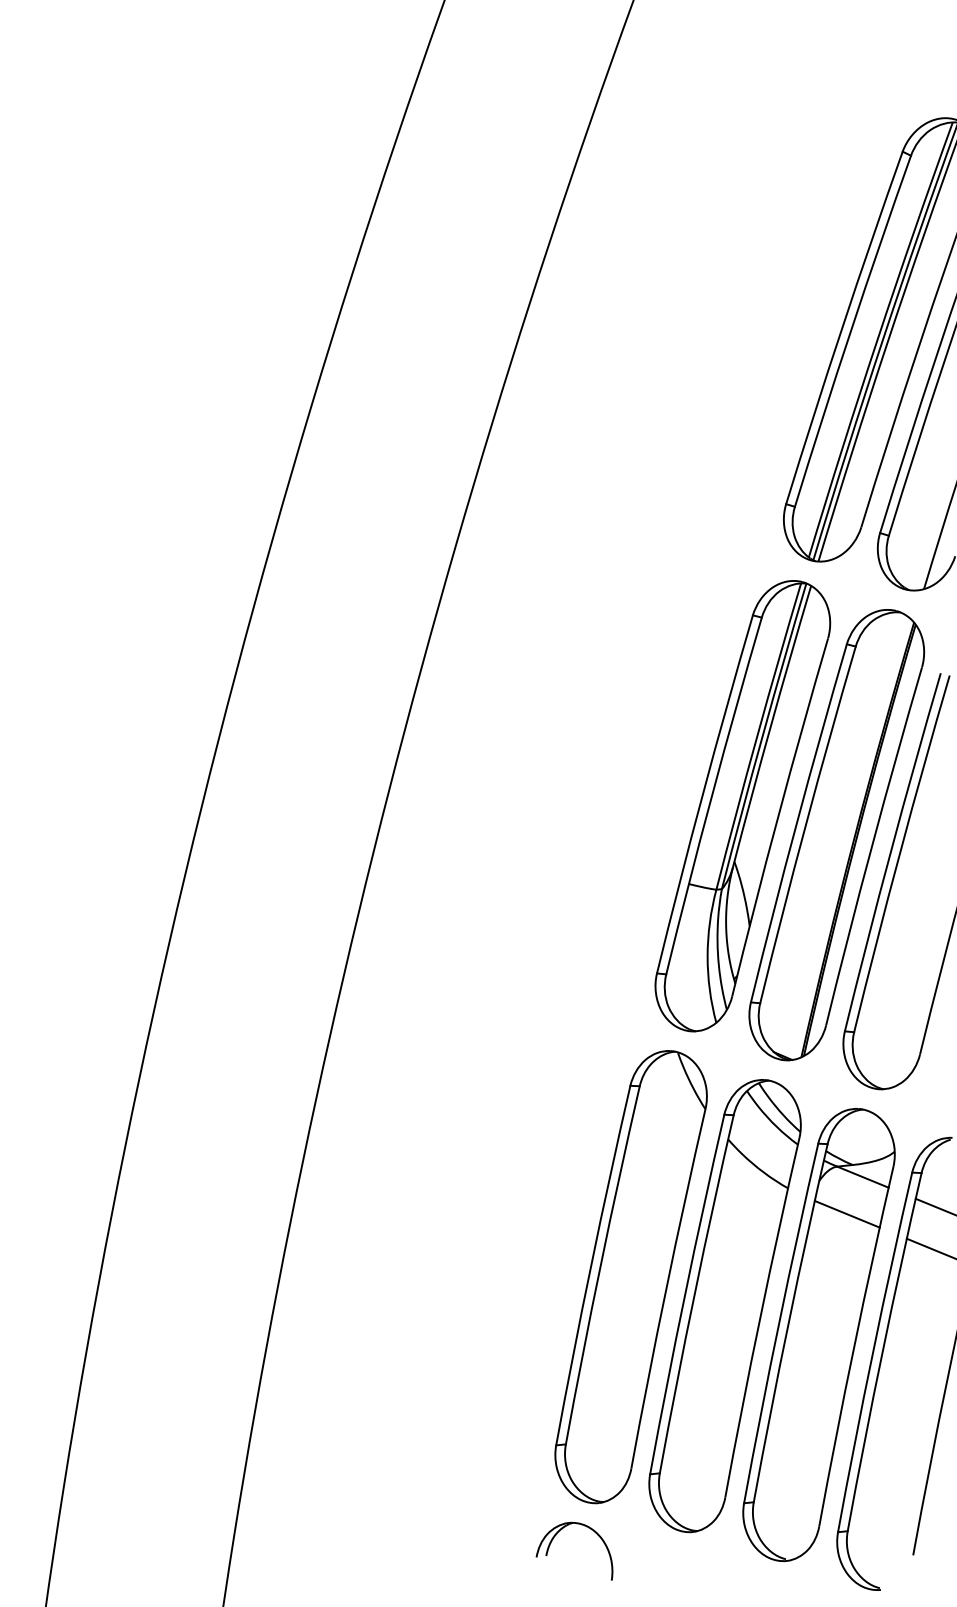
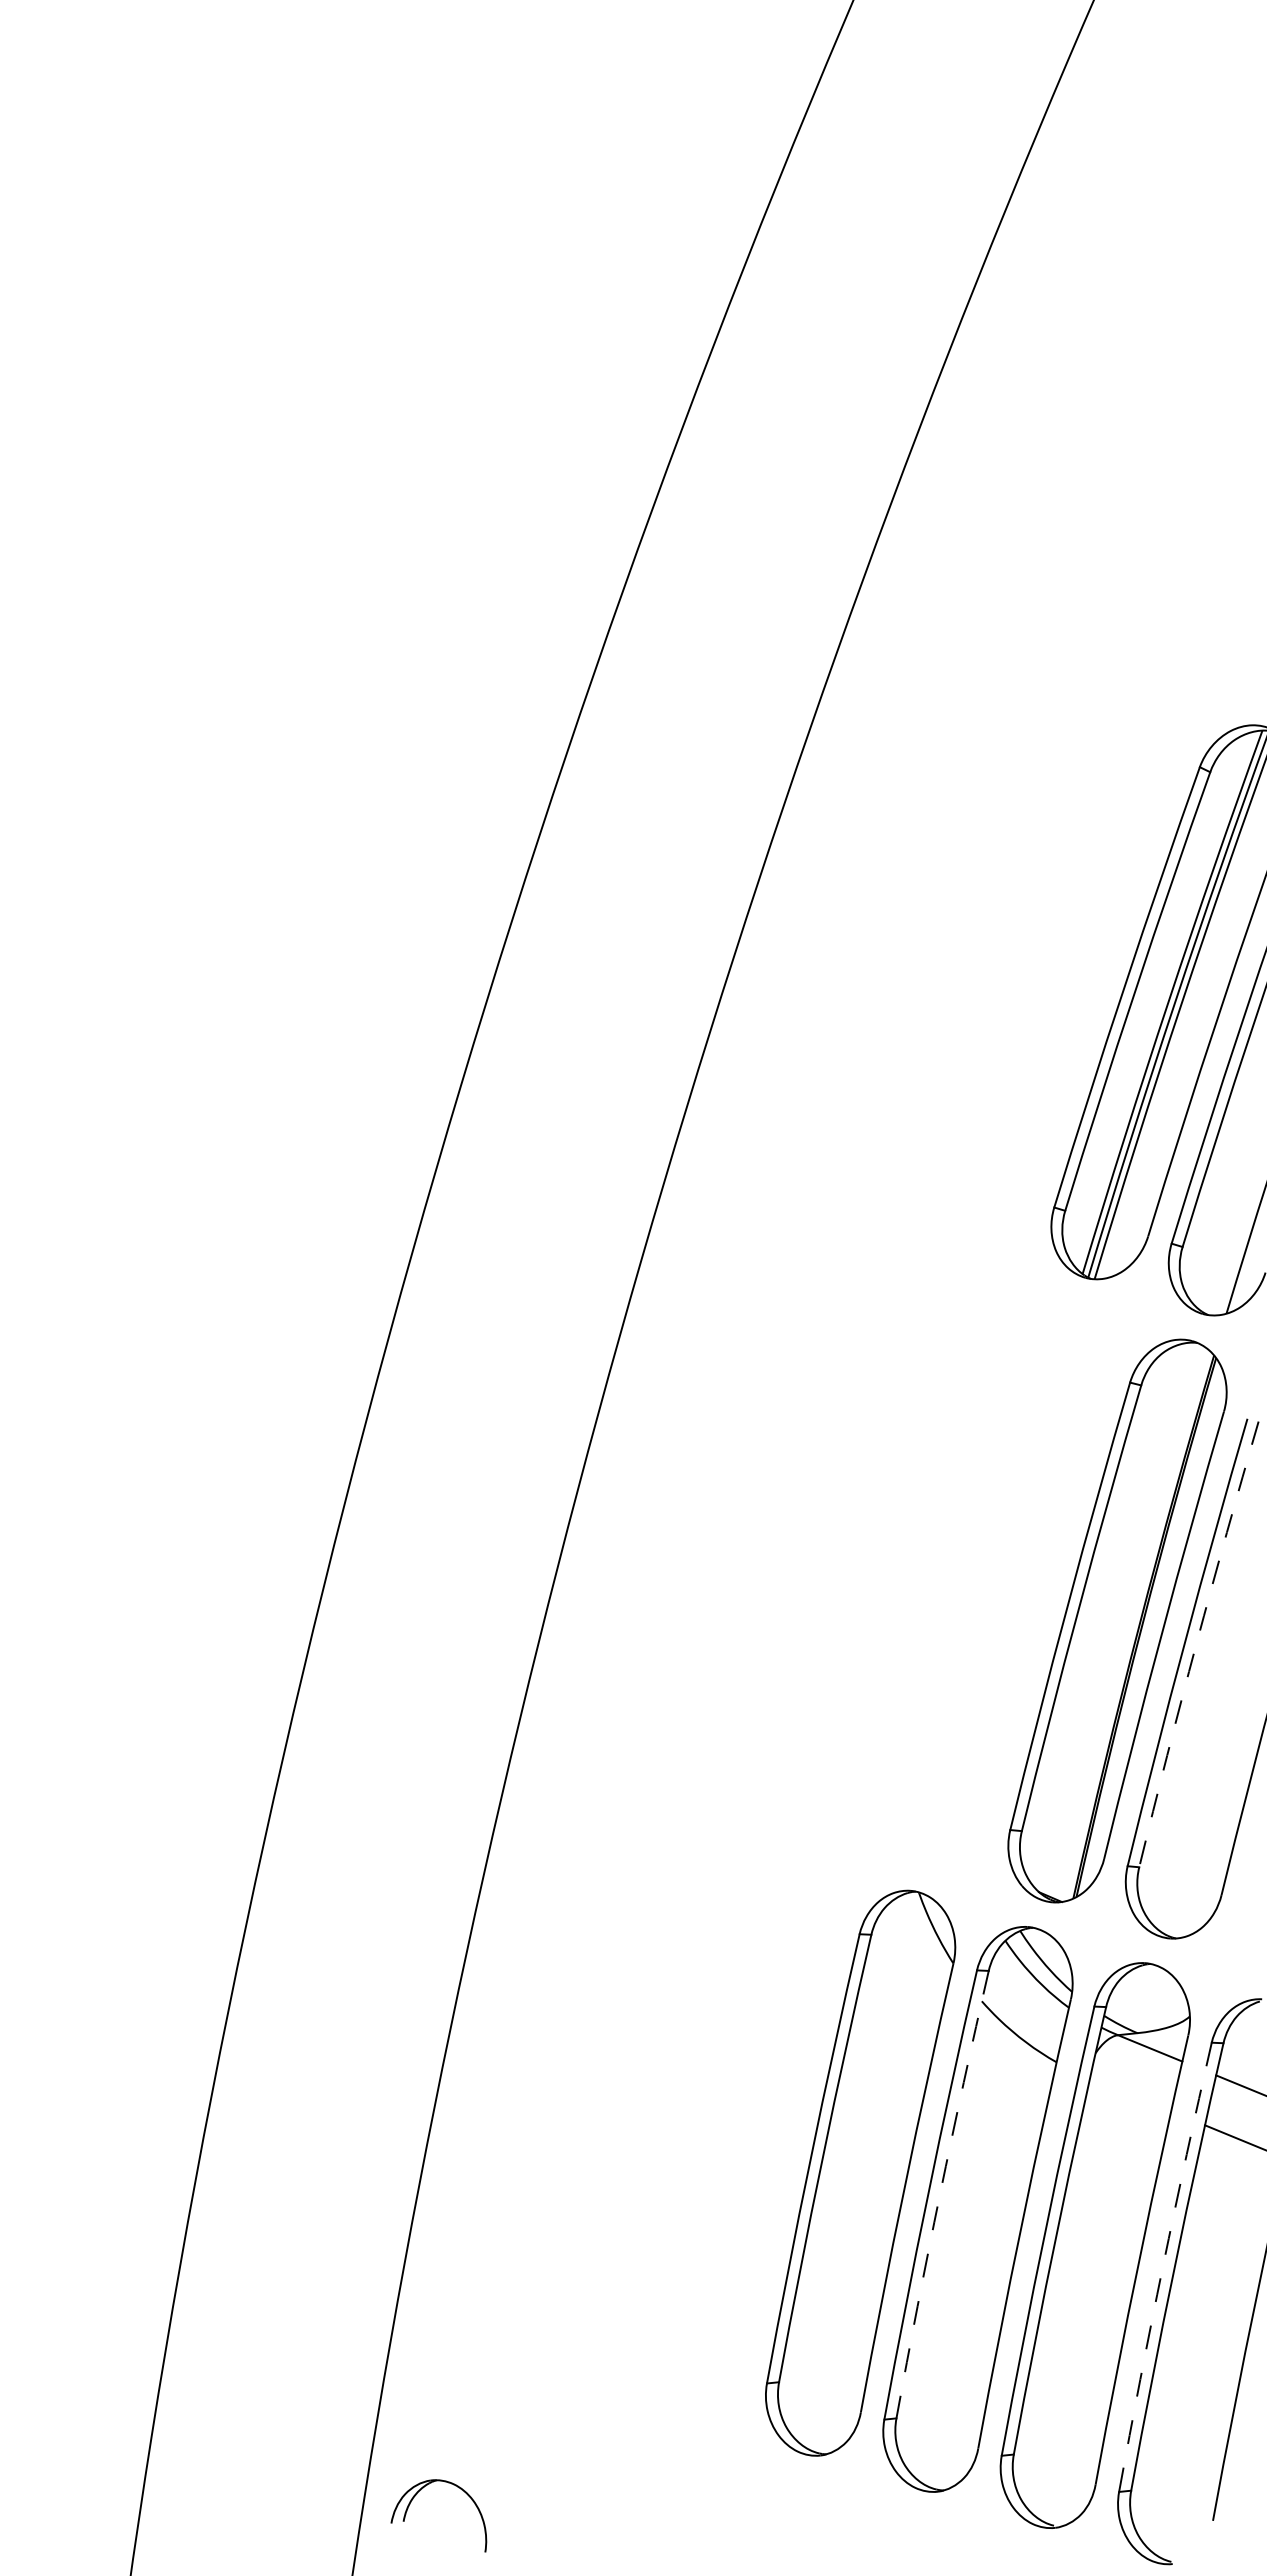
part: (743, 805) -> (1000, 1584), removed
arc: (899, 853) -> (1196, 1643), solid -> dashed
line: (847, 1214) -> (1130, 2094), removed
arc: (695, 1294) -> (940, 2194), solid -> dashed
arc: (872, 1351) -> (1162, 2266), solid -> dashed
part: (554, 1538) -> (413, 2499), moved

